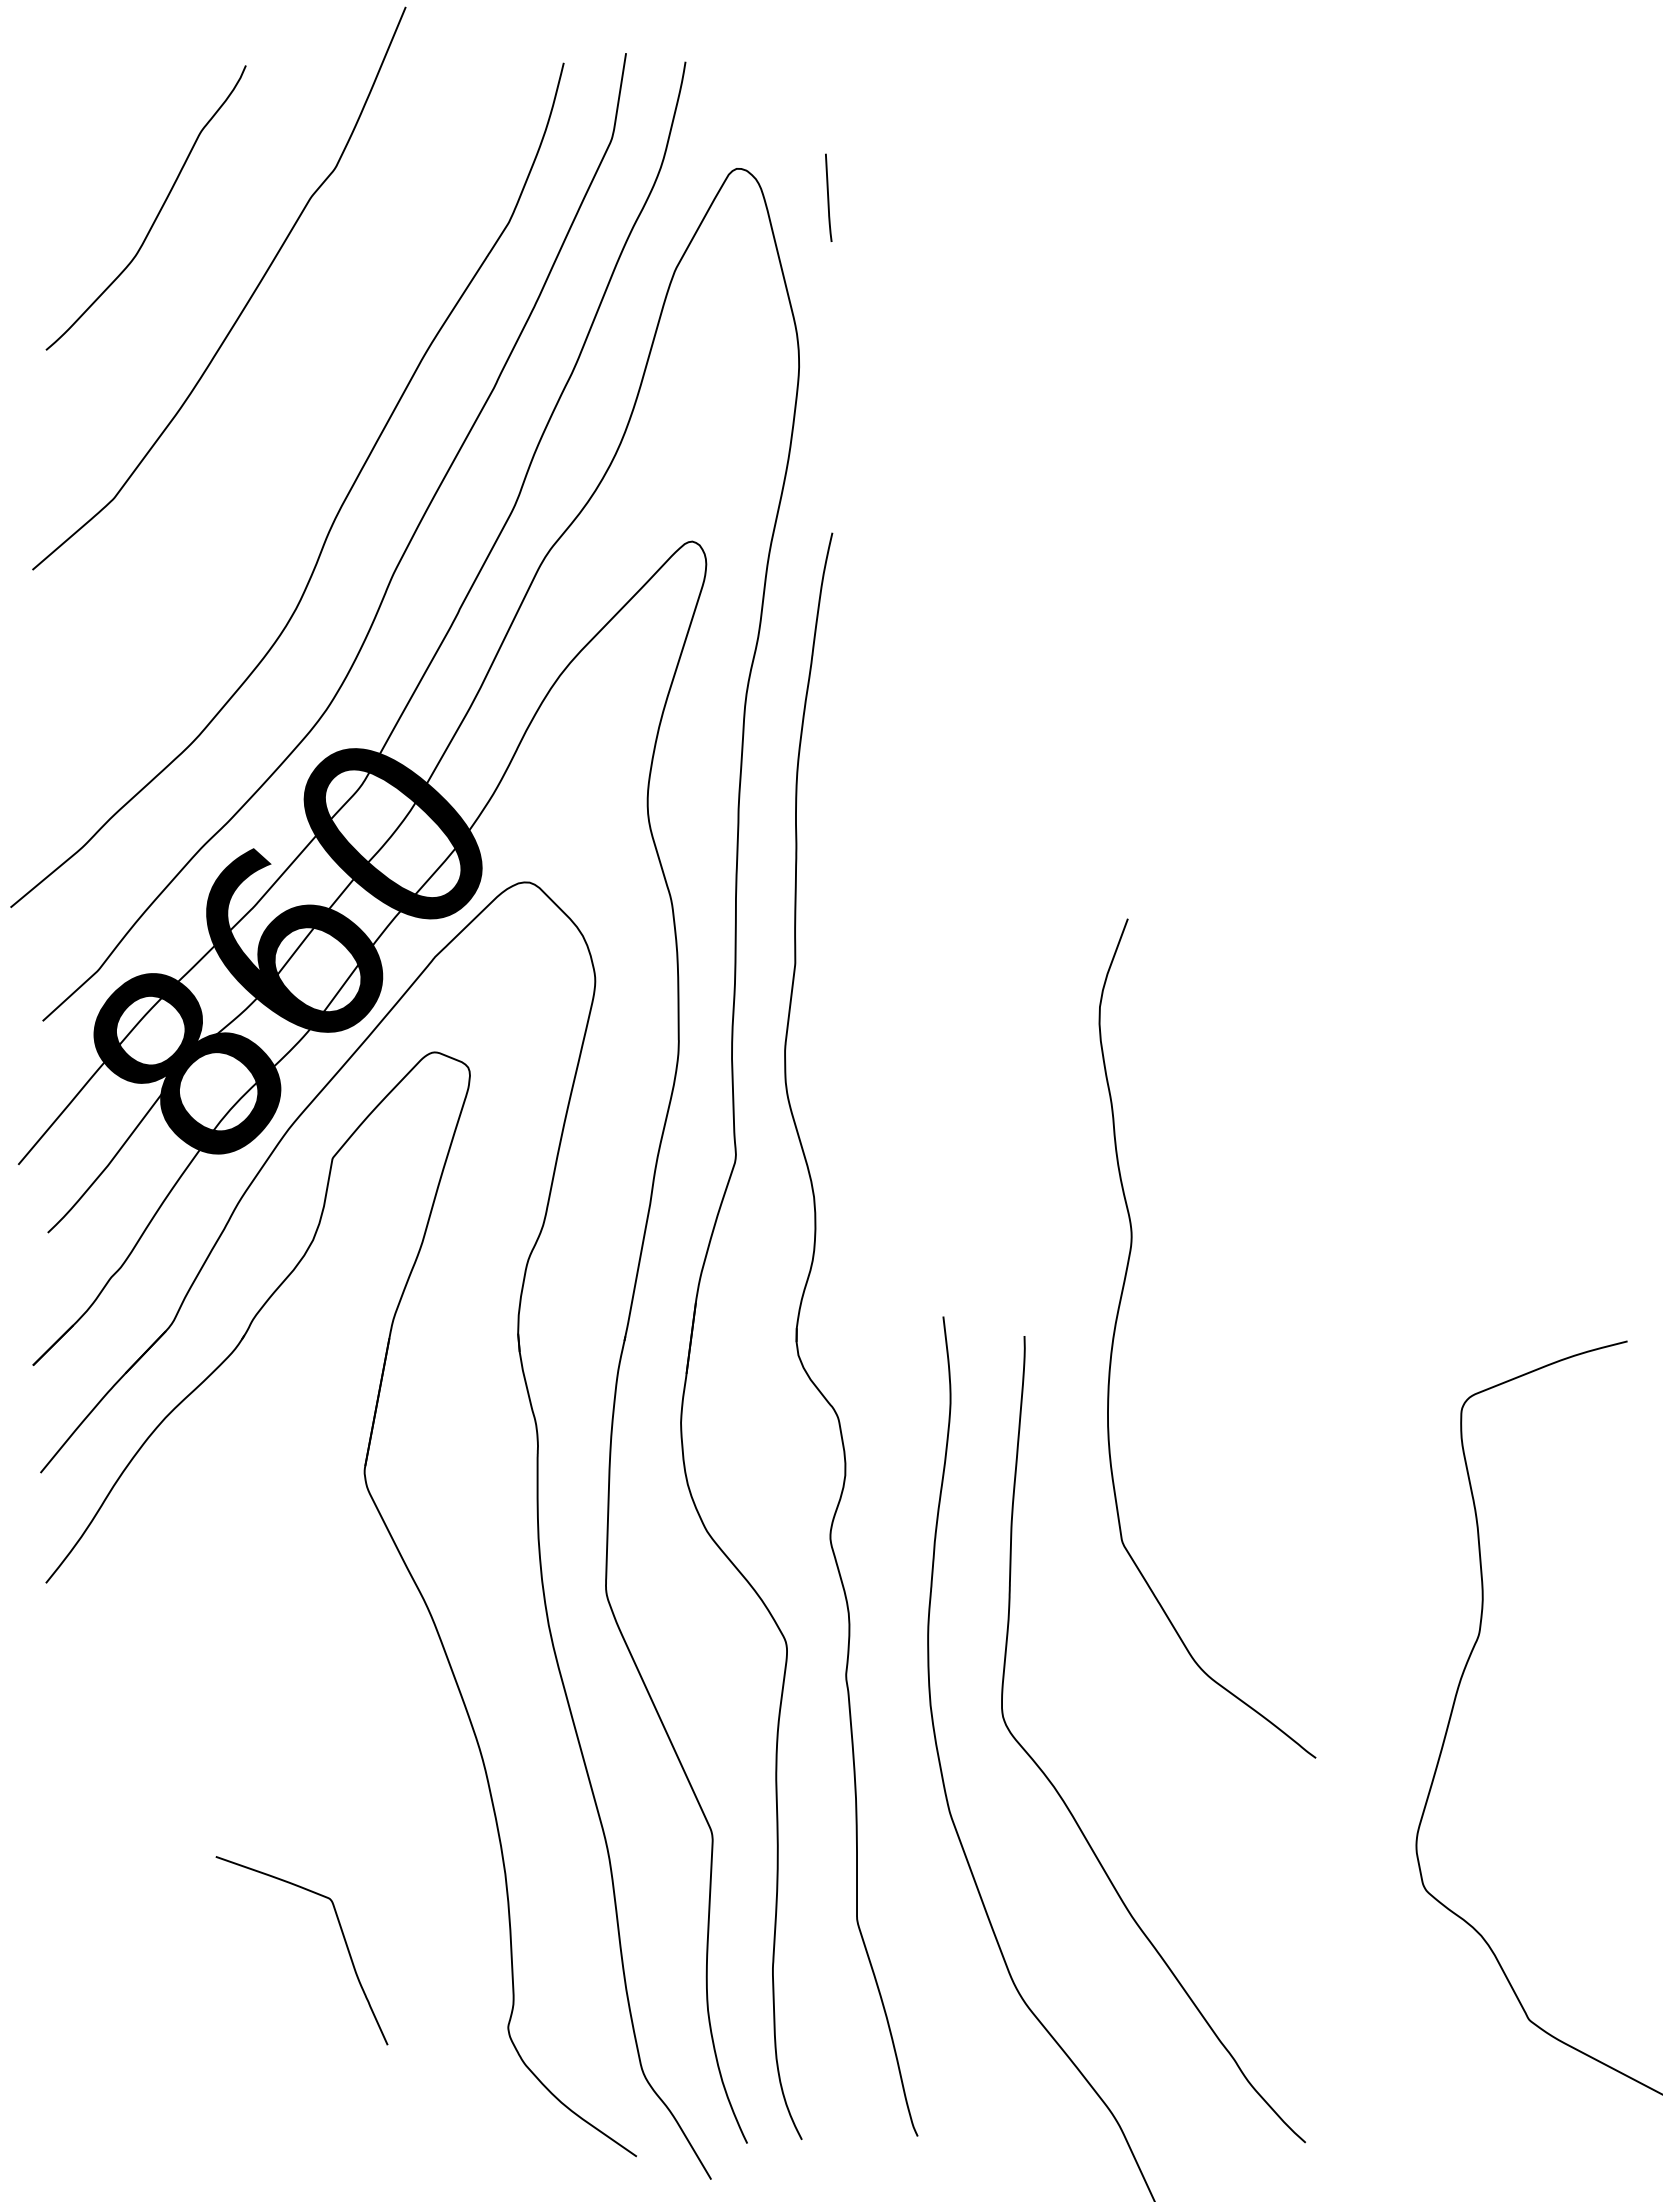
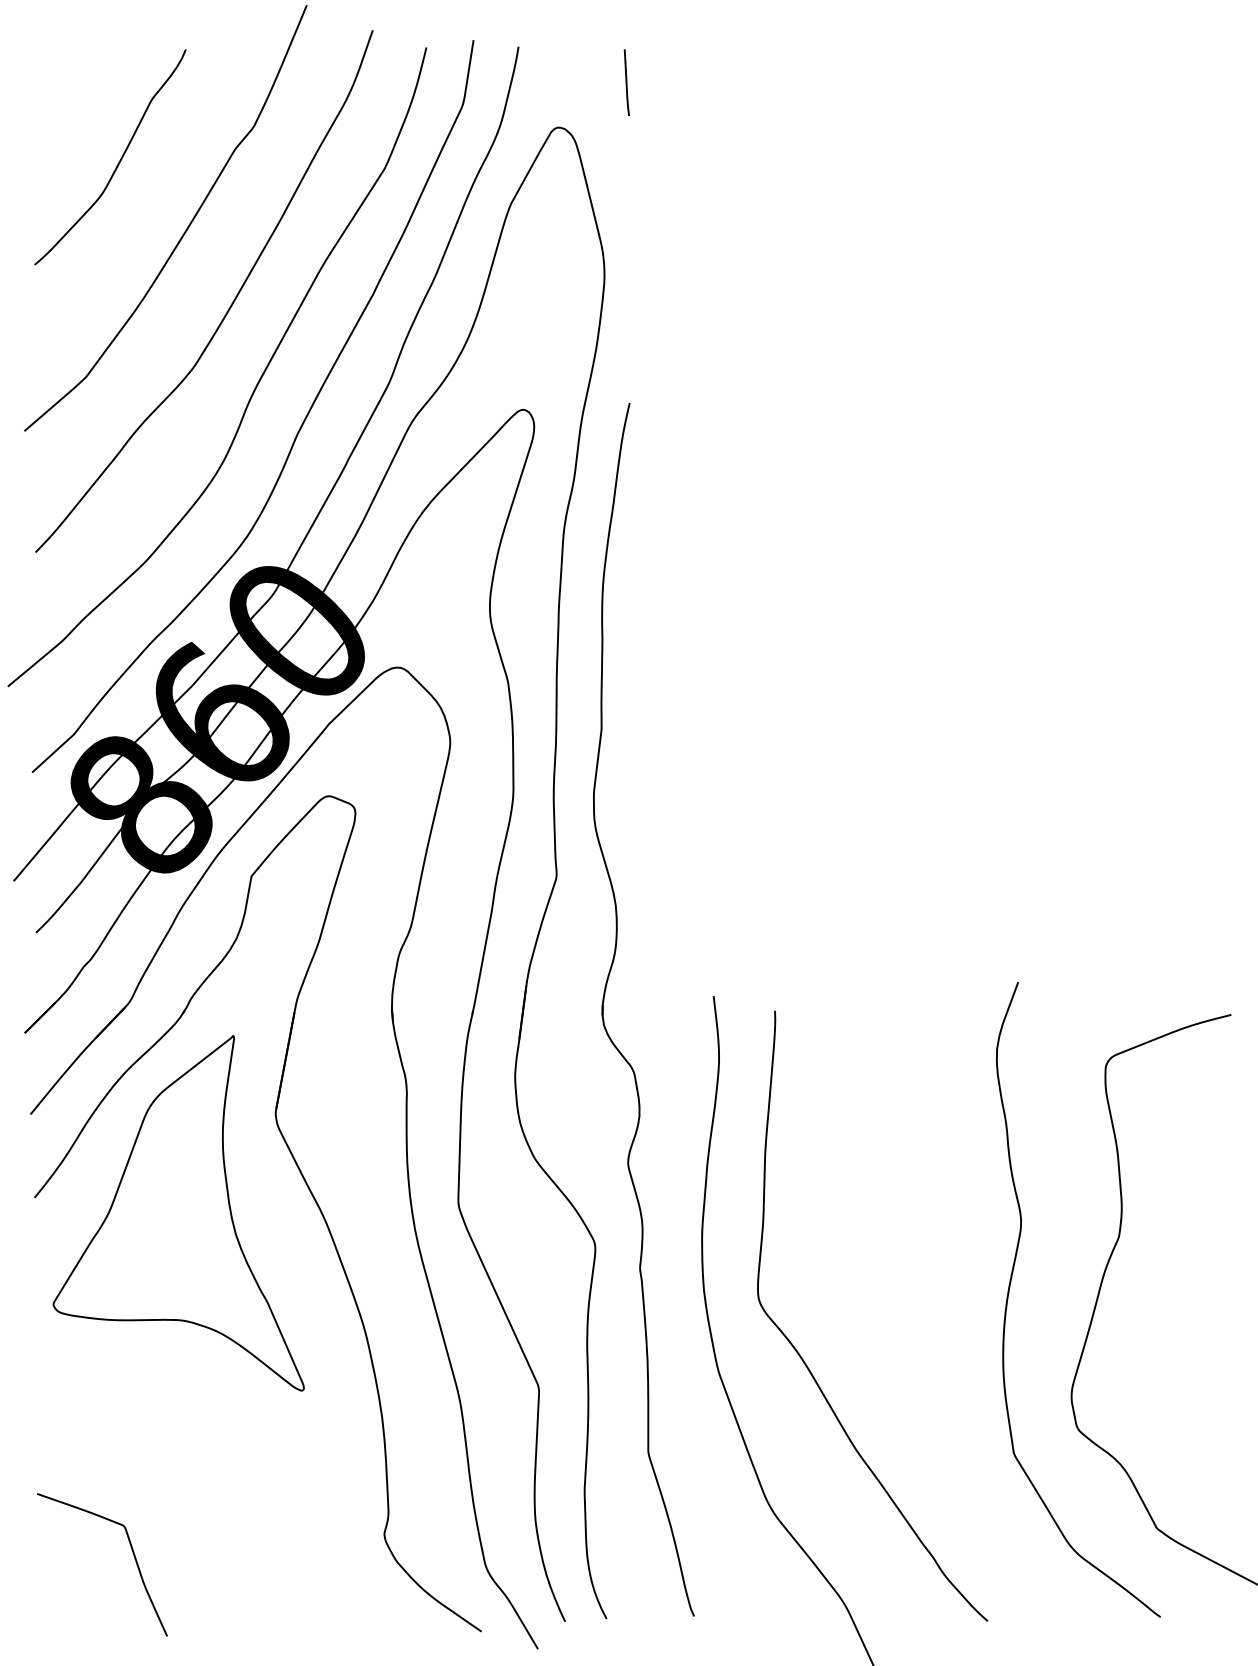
line: (828, 197) -> (626, 82), moved
curve: (303, 405) -> (229, 306), added
curve: (1117, 1322) -> (1010, 1287), moved
part: (236, 1603) -> (178, 1213), added
curve: (341, 1935) -> (132, 1553), moved

